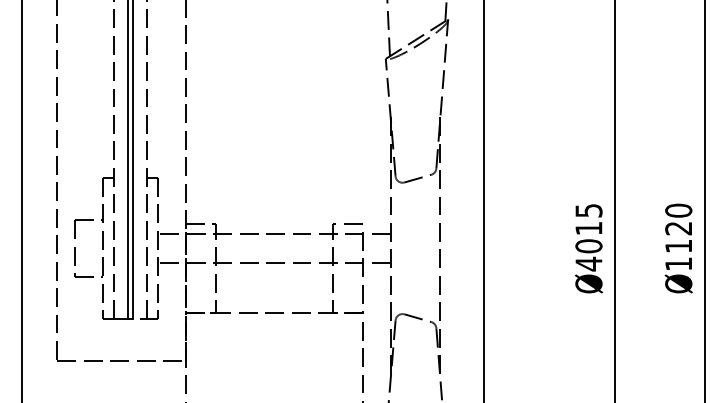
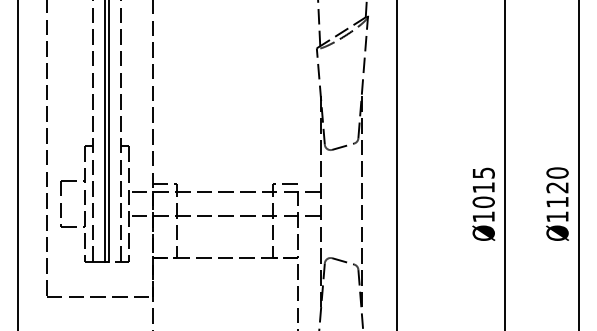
text: (588, 263) -> (483, 216), Ø4015 -> Ø1015

